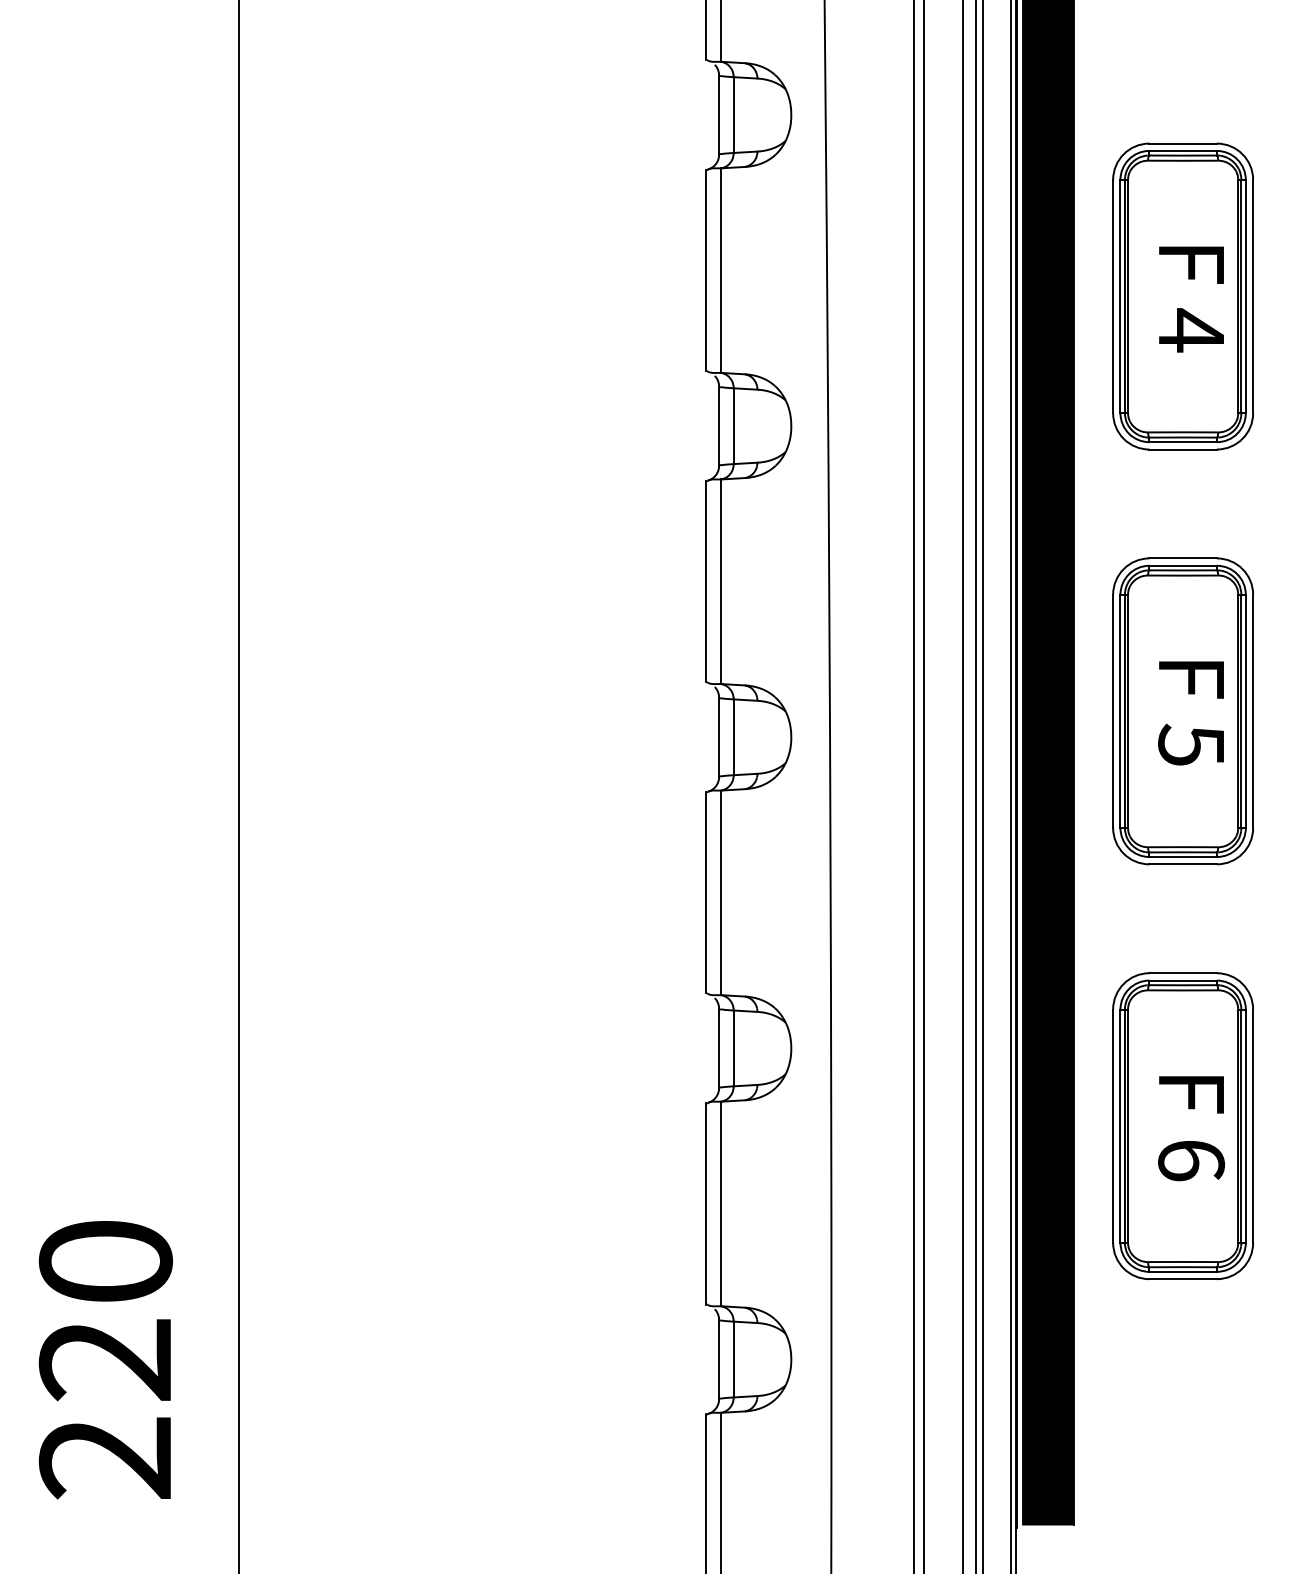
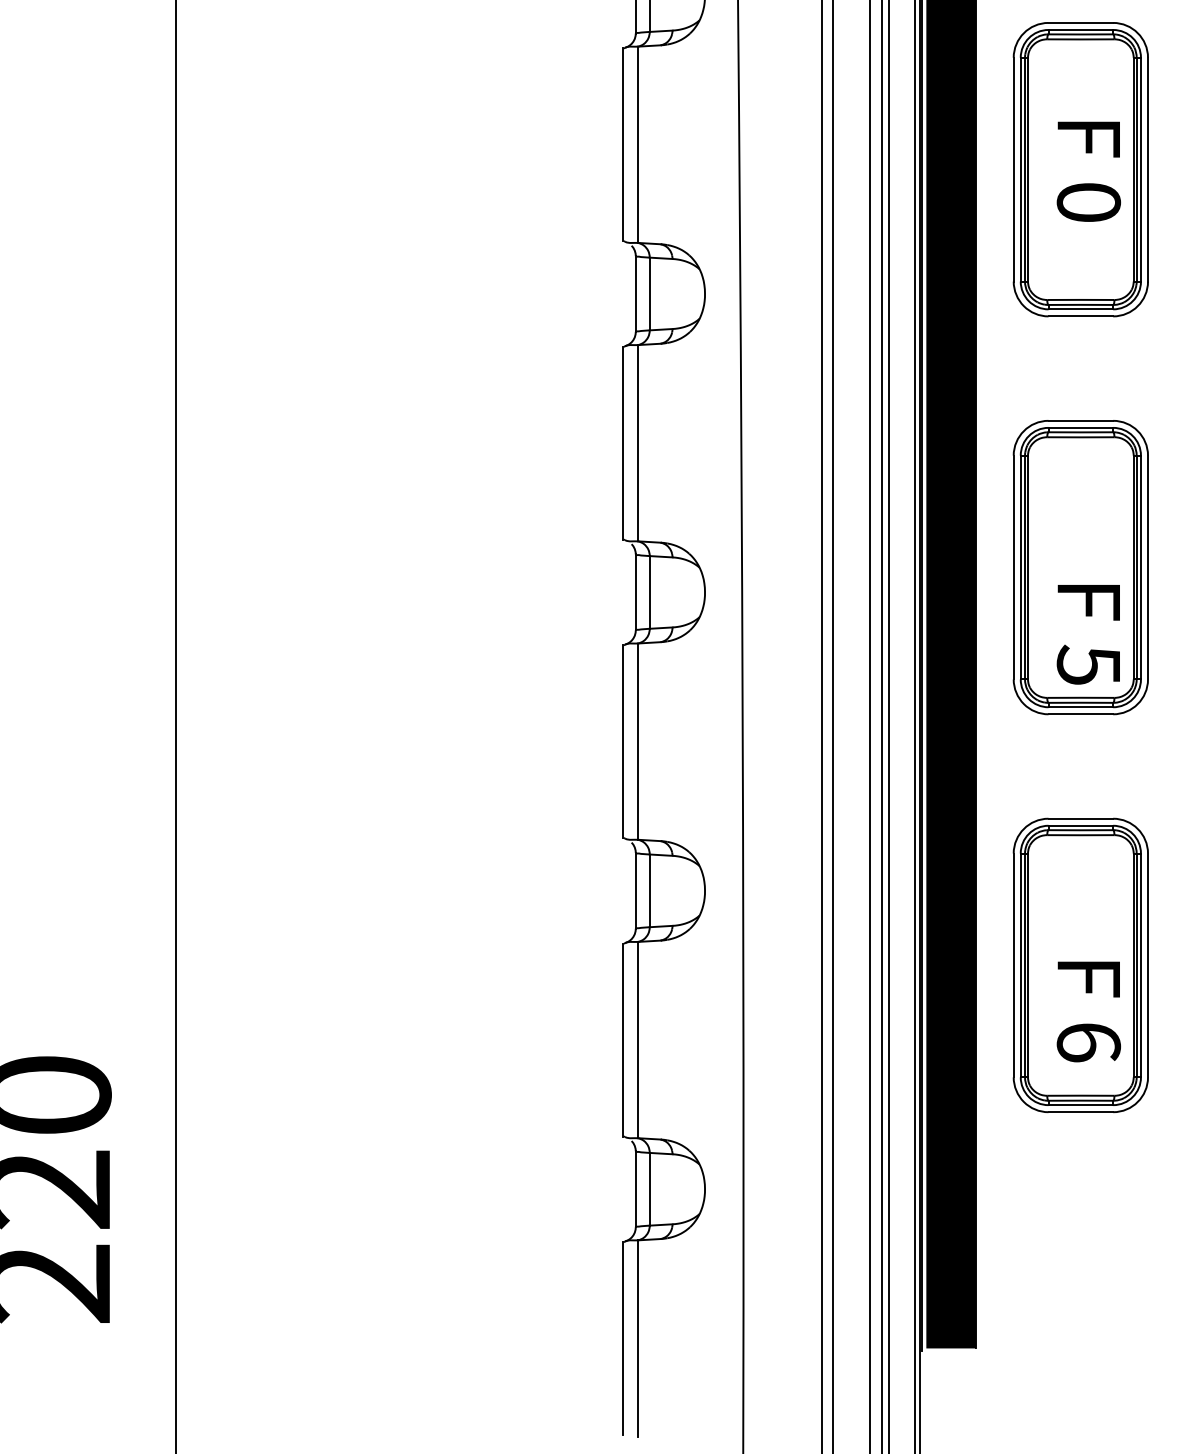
text: (1191, 330) -> (1088, 202), 4 -> 0
text: (1190, 713) -> (1087, 634), moved
text: (1191, 1128) -> (1088, 1011), moved

